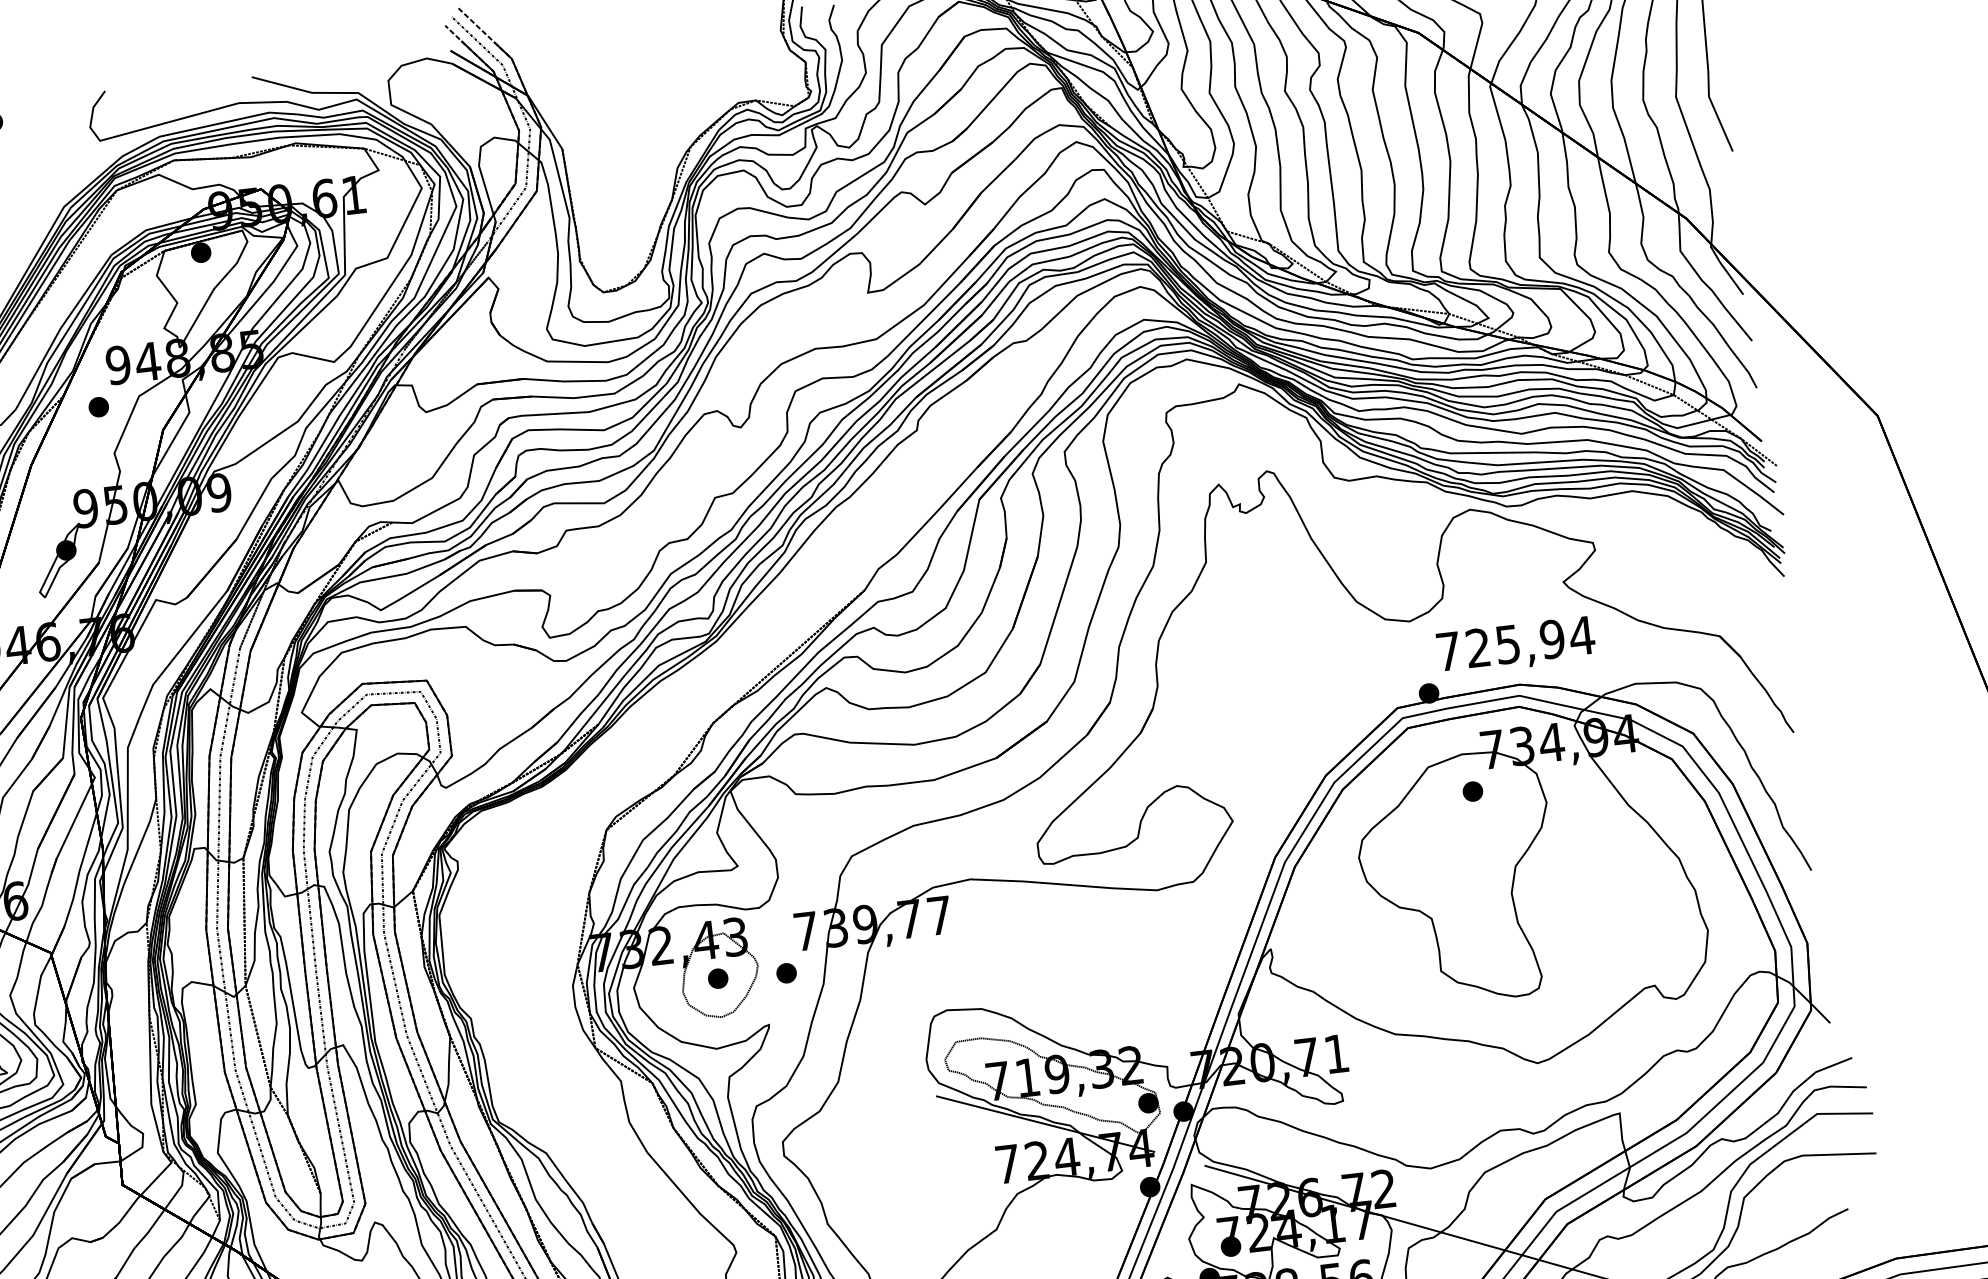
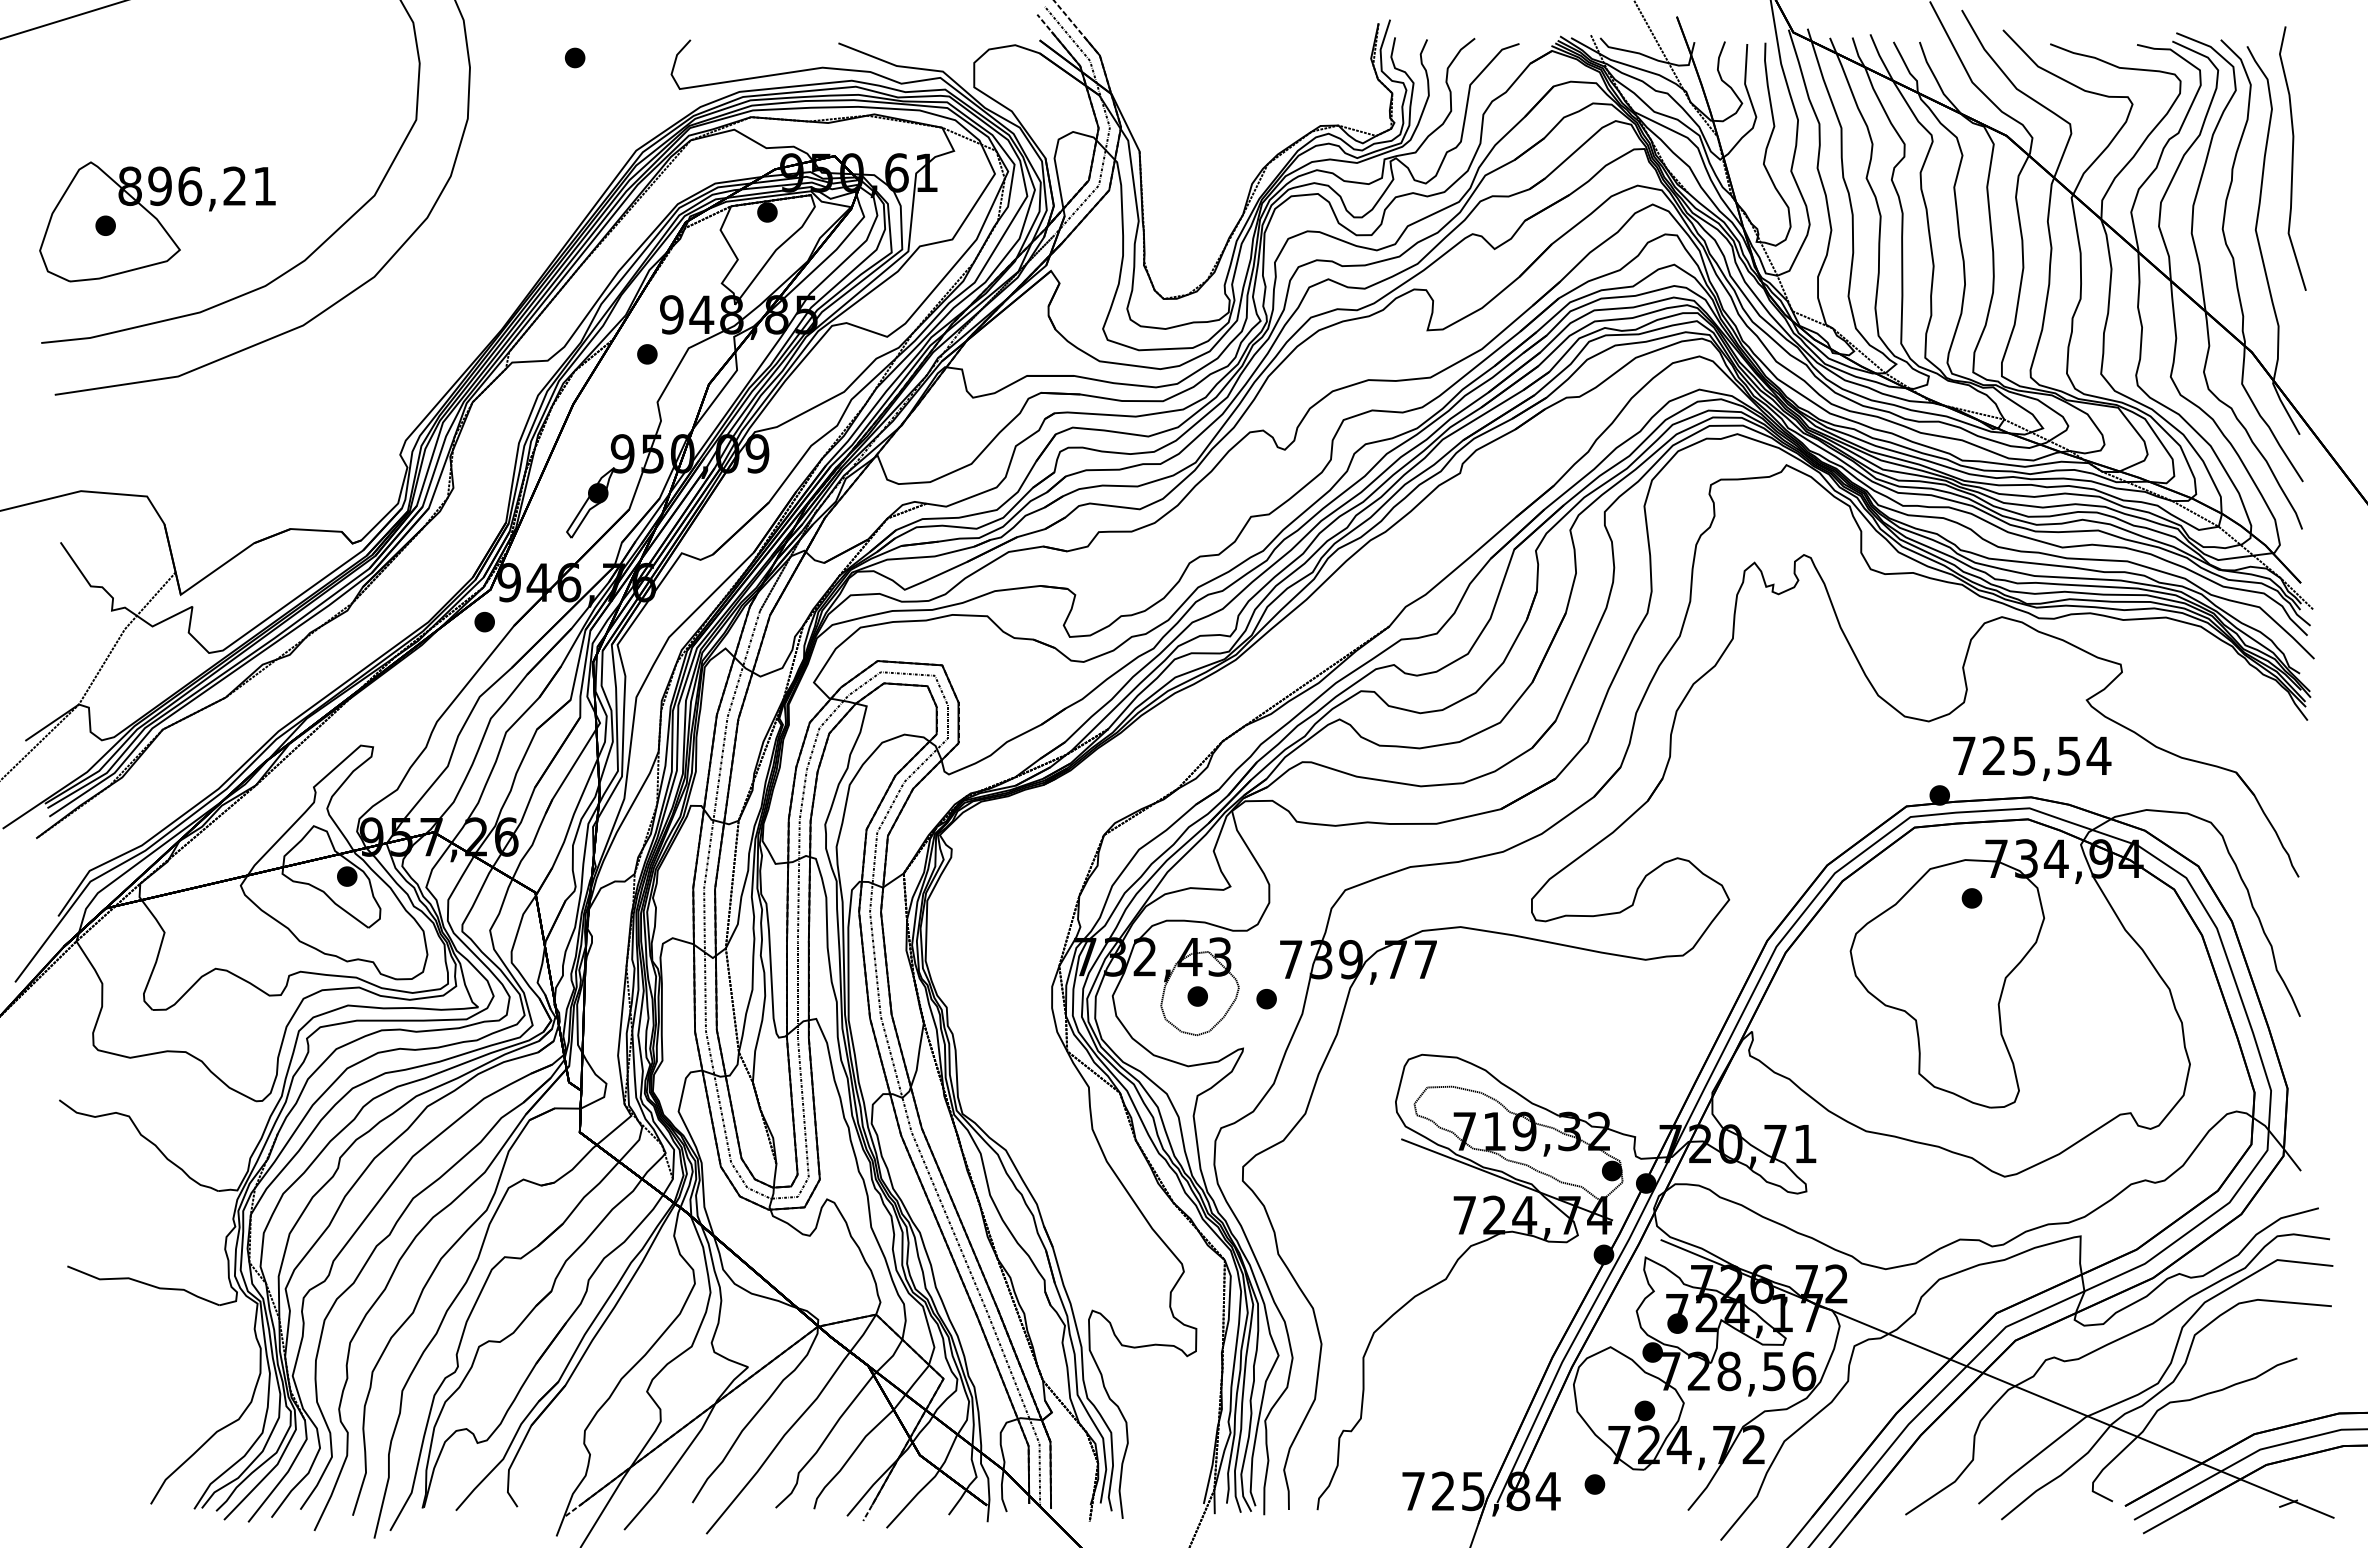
text: (1551, 638) -> (2068, 755), 725,94 -> 725,54

